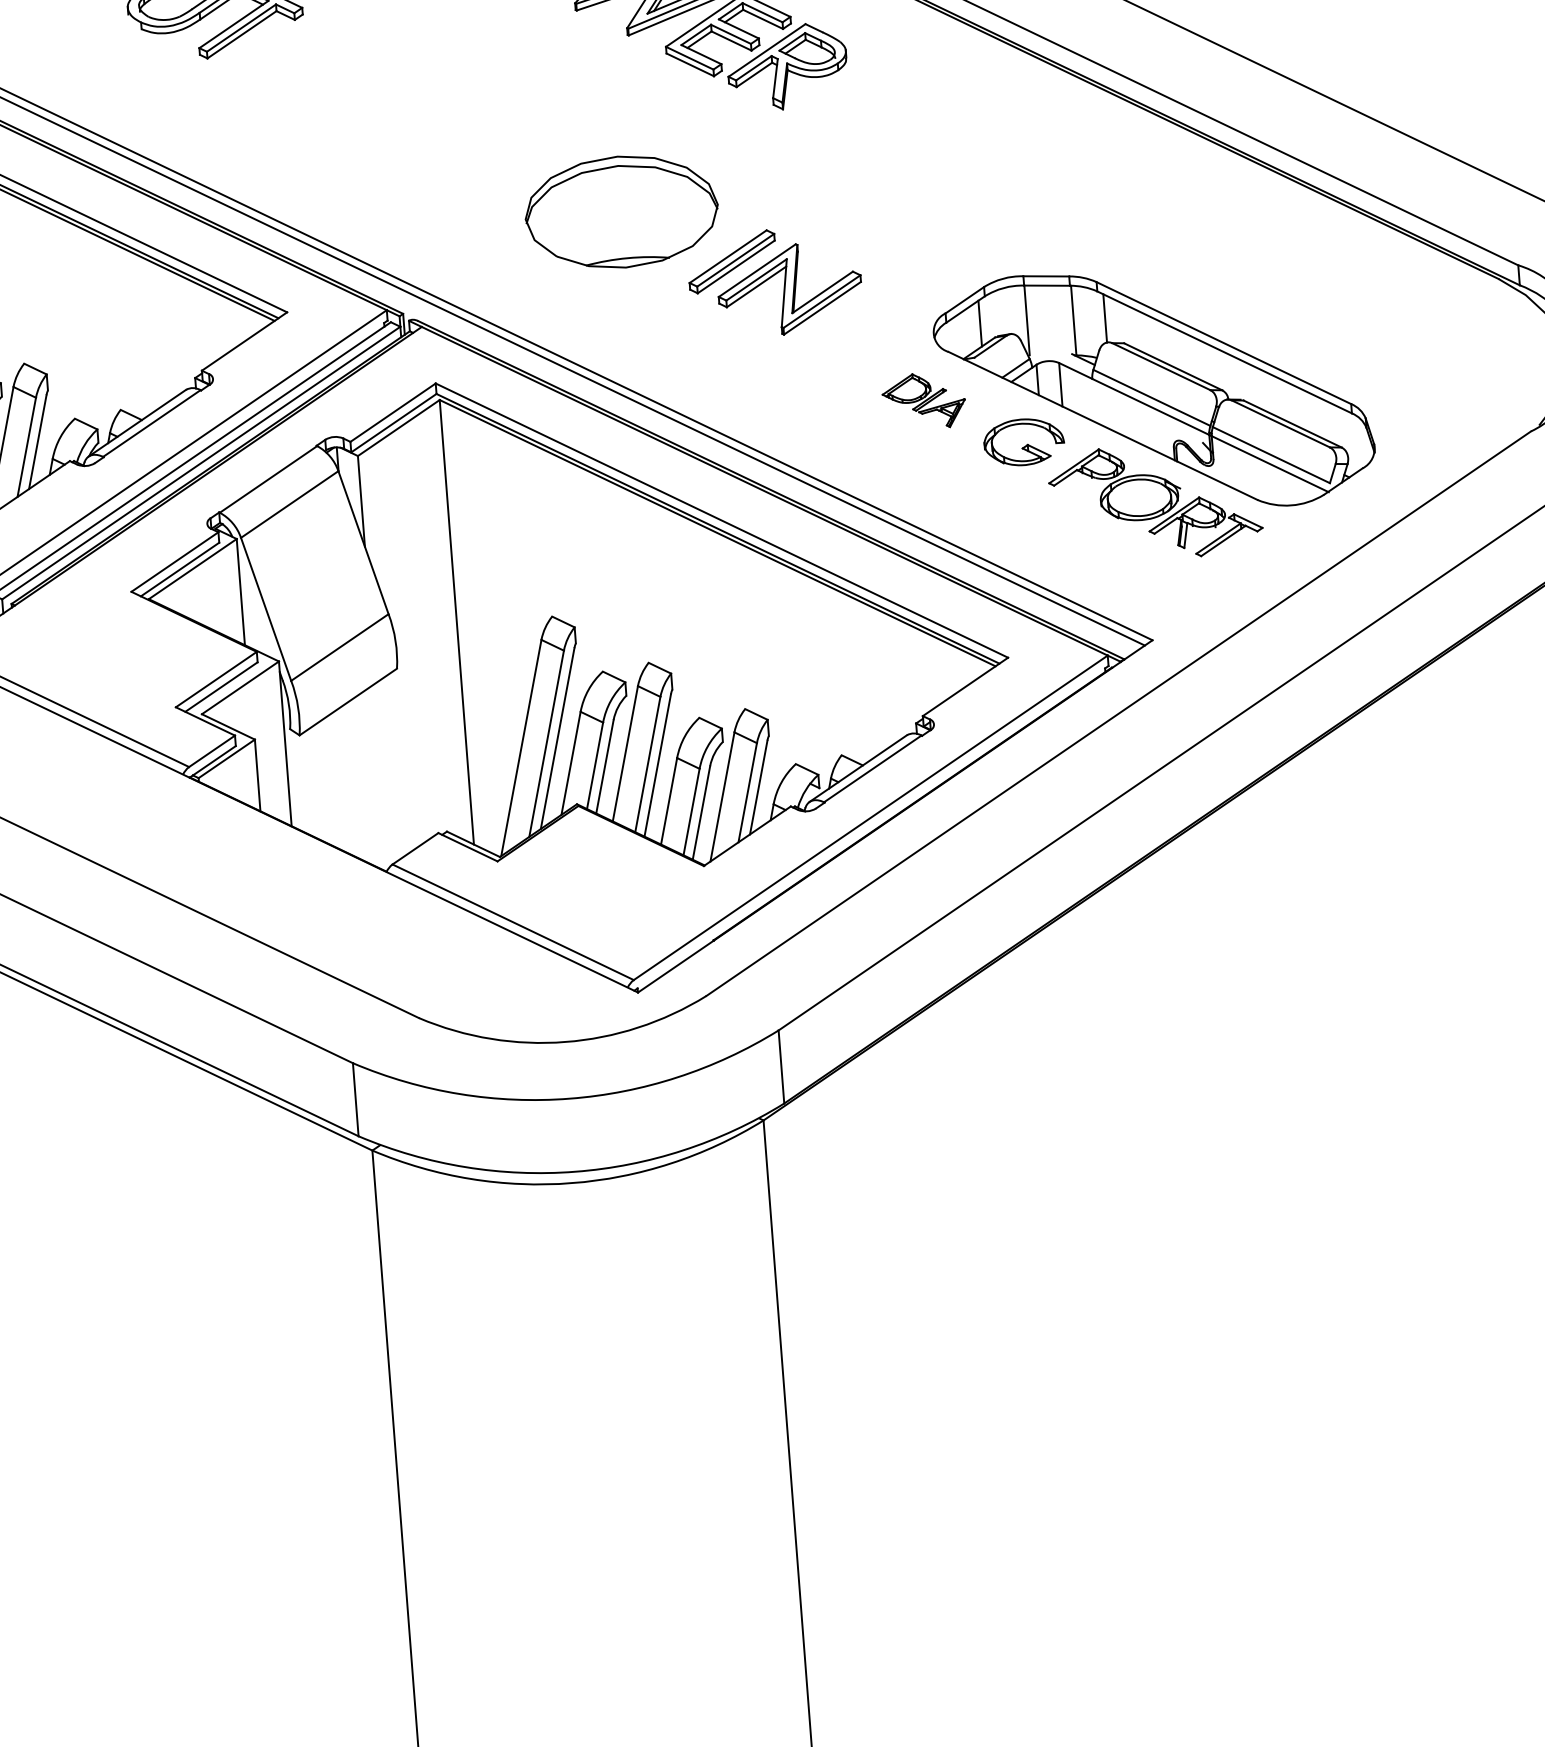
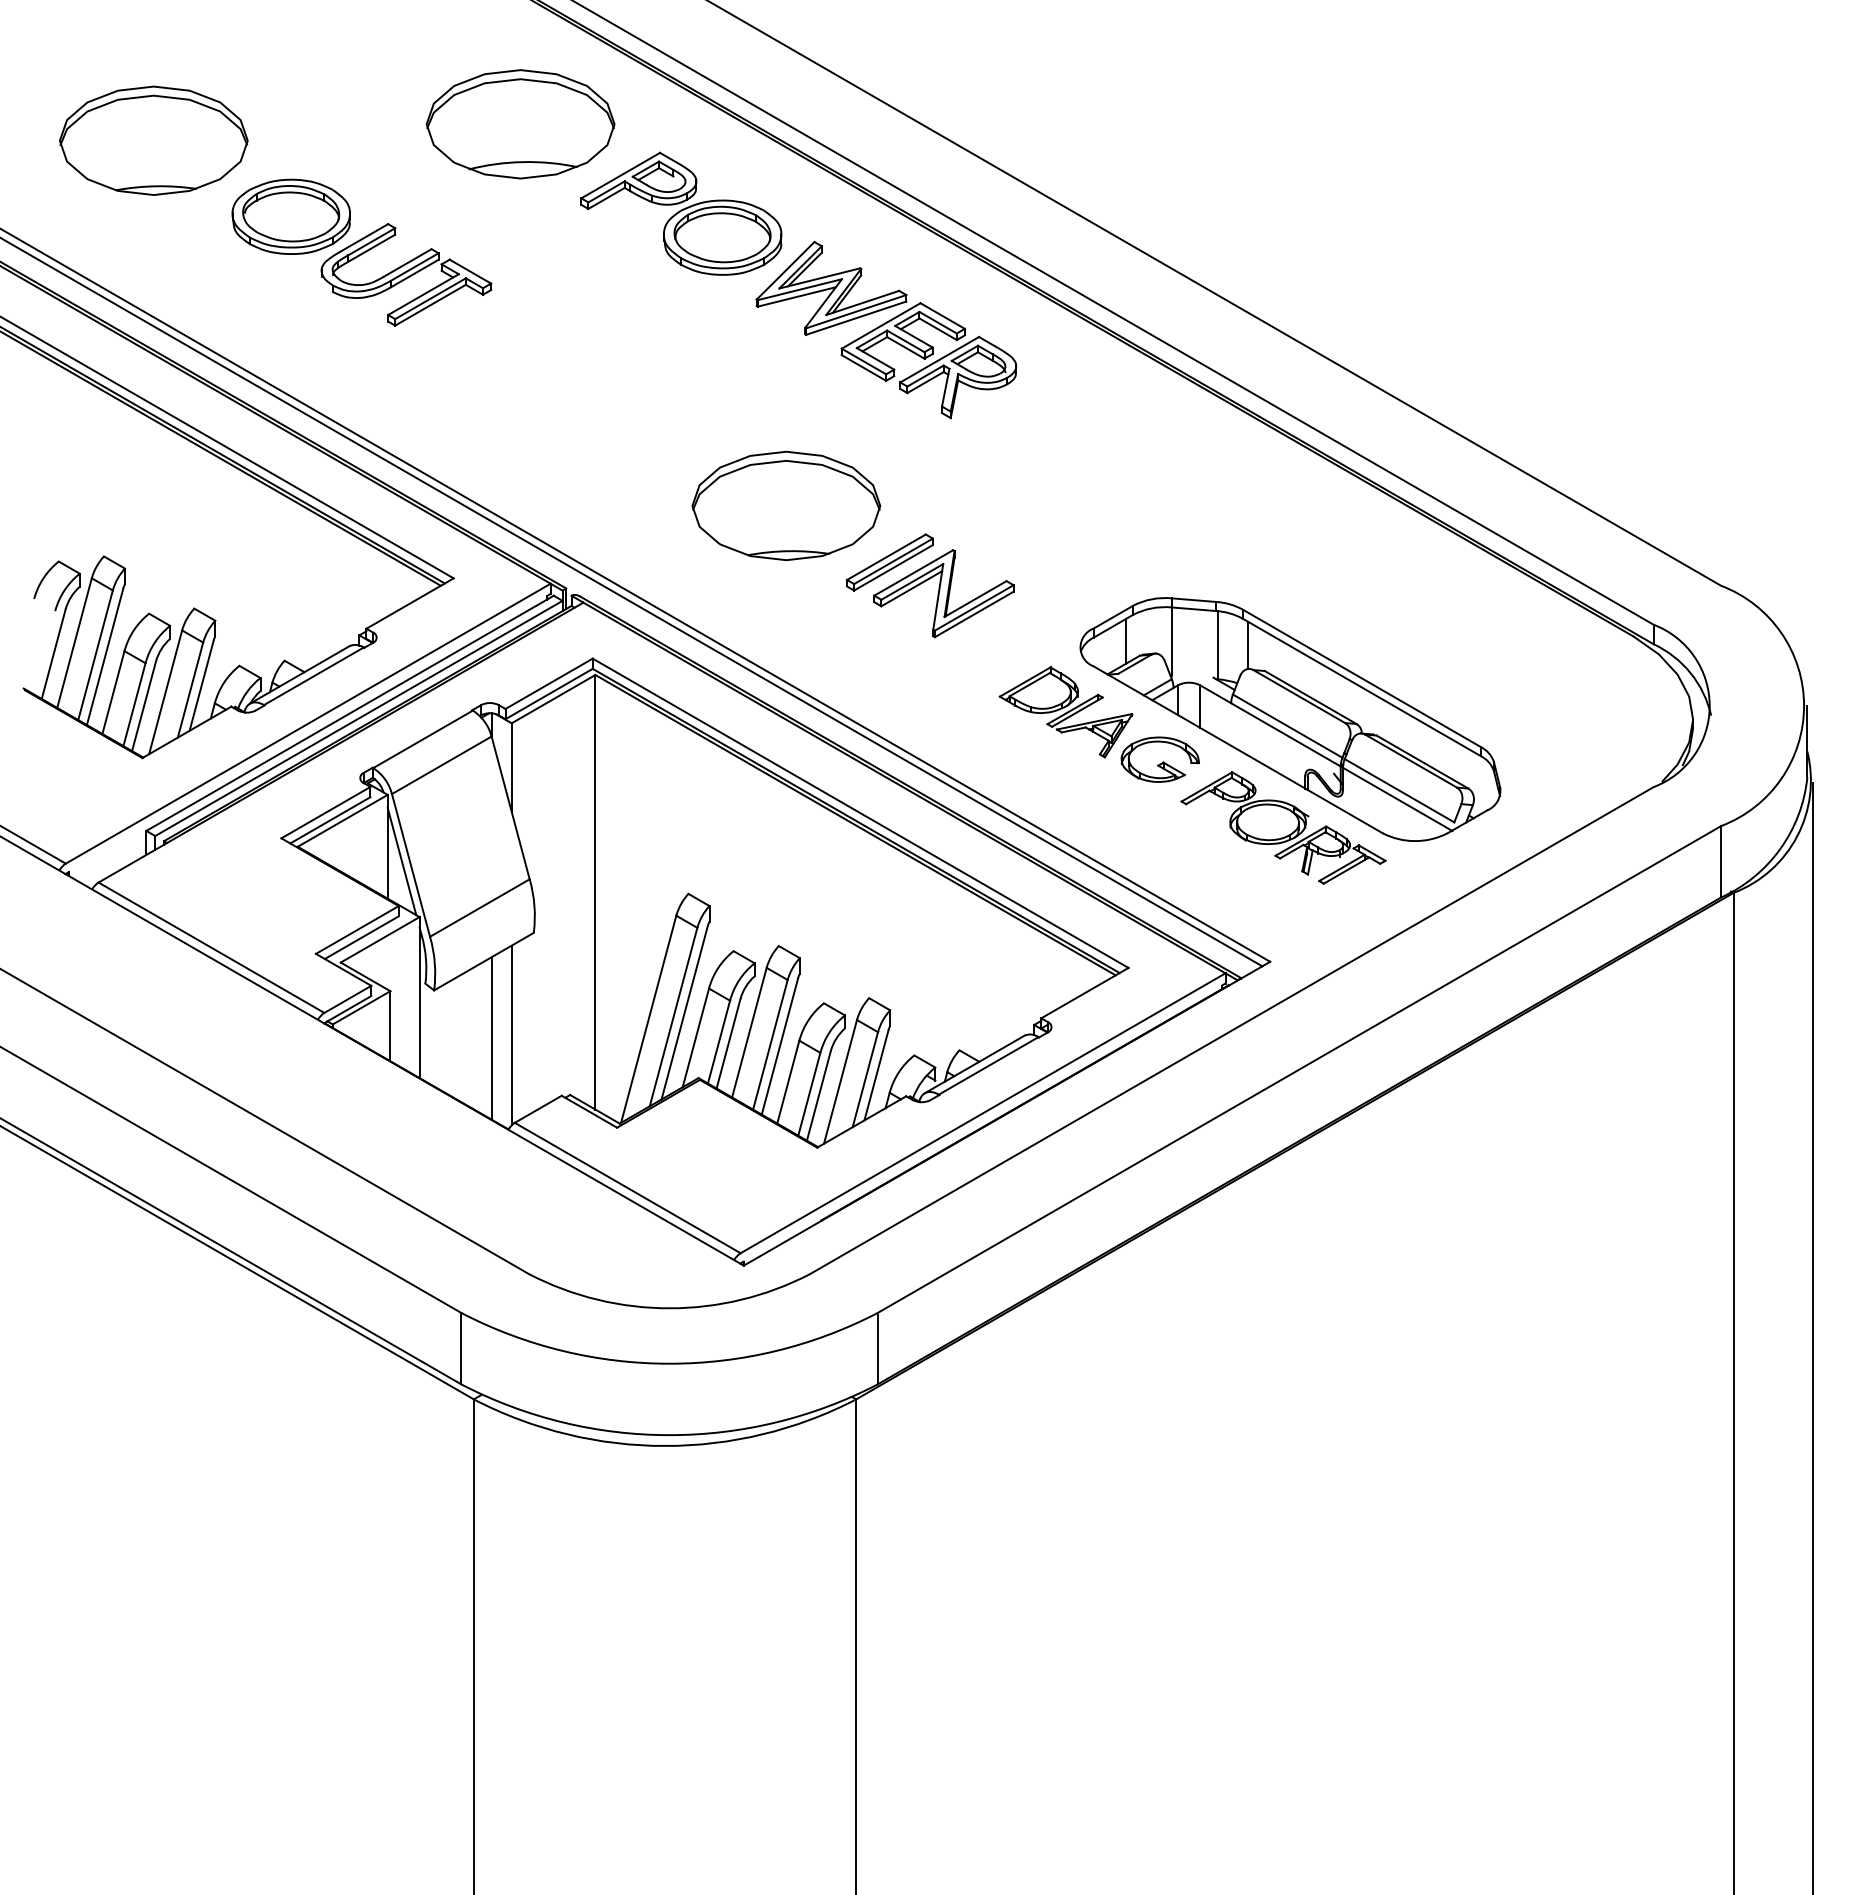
part: (923, 401) -> (1065, 712), size x1.67
line: (256, 606) -> (401, 861), added
line: (382, 775) -> (511, 1035), added
line: (362, 780) -> (491, 1038), added

